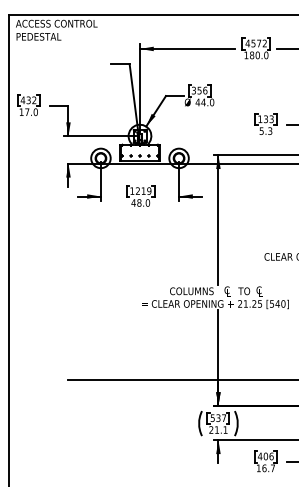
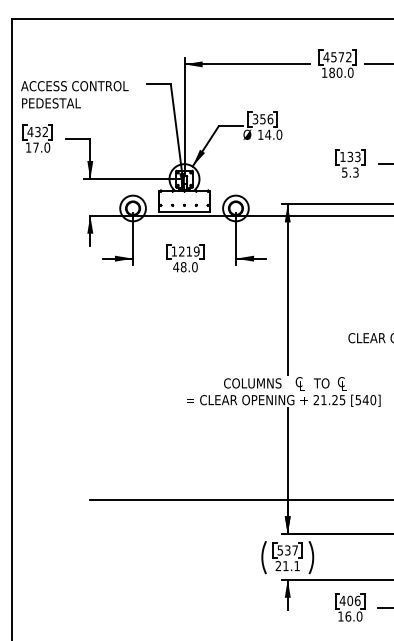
text: (56, 30) -> (74, 94), moved
text: (197, 102) -> (260, 134), 44.0 -> 14.0
text: (272, 468) -> (359, 616), 16.7 -> 16.0

